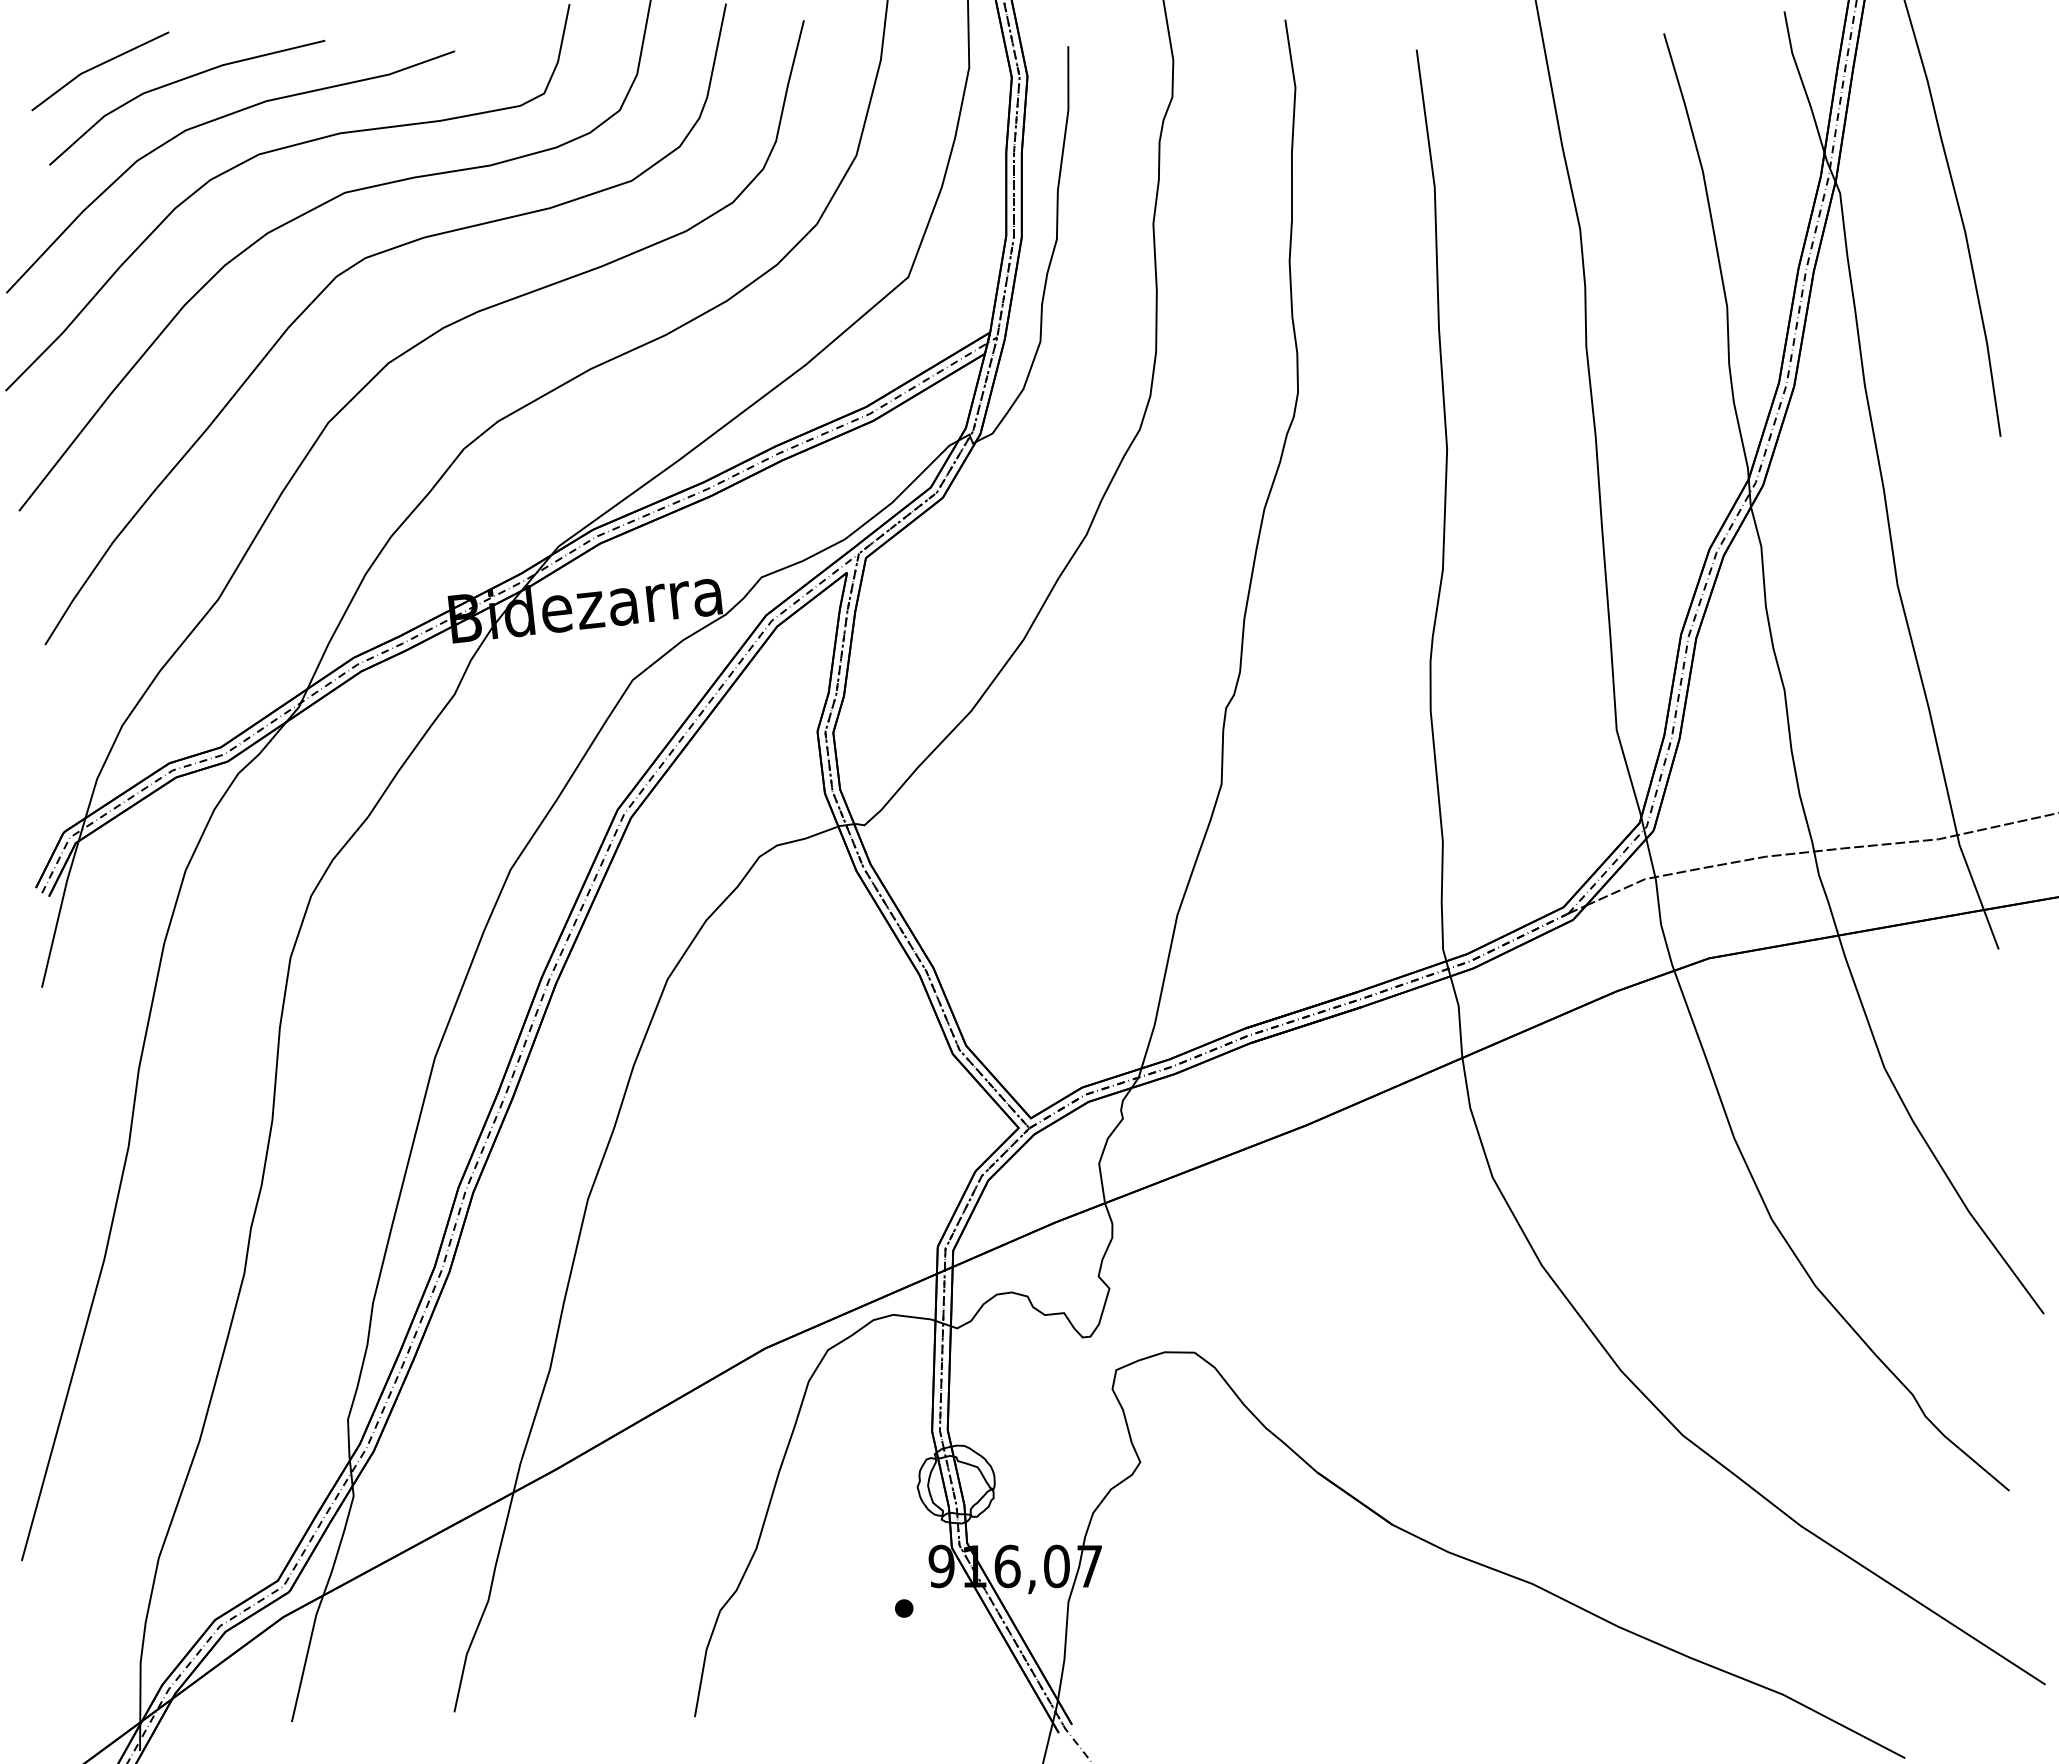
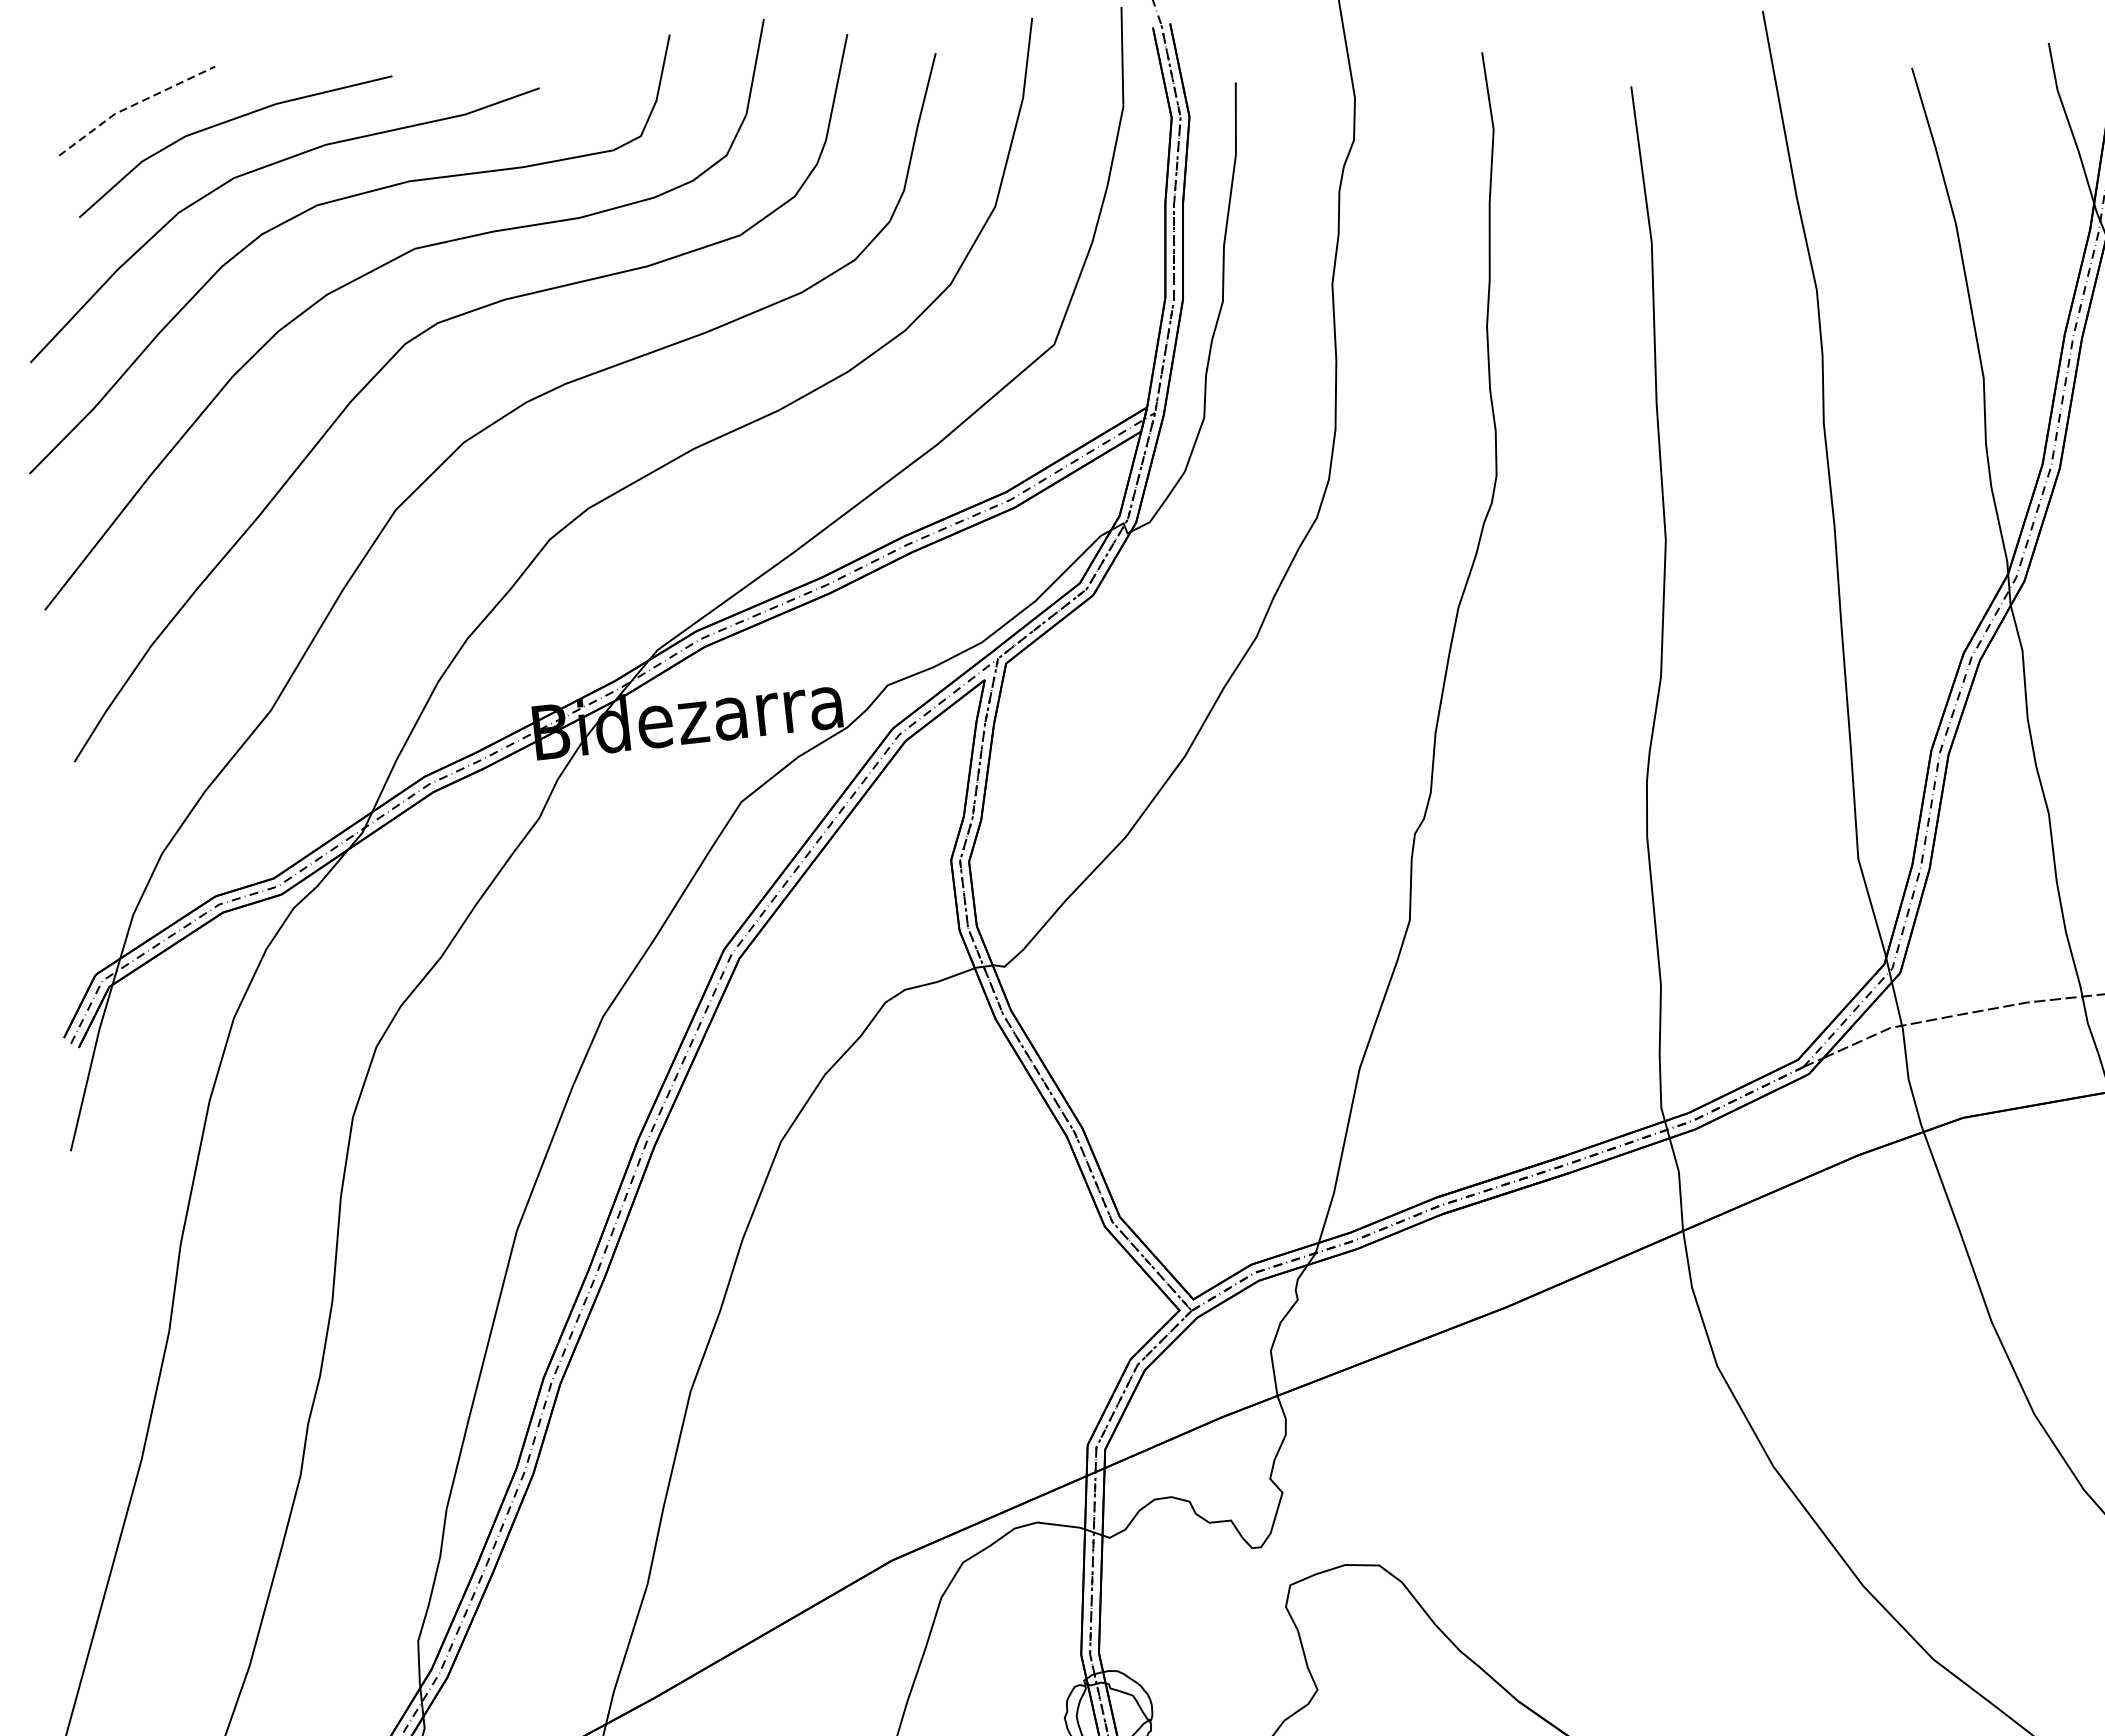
line: (97, 66) -> (133, 105), solid -> dashed

